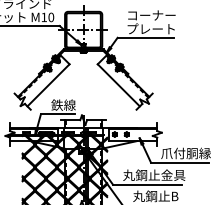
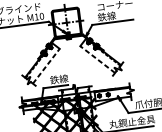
text: (150, 28) -> (115, 15), プレート -> 鉄線
line: (48, 85) -> (46, 66), solid -> dashed
line: (118, 85) -> (97, 59), solid -> dashed

